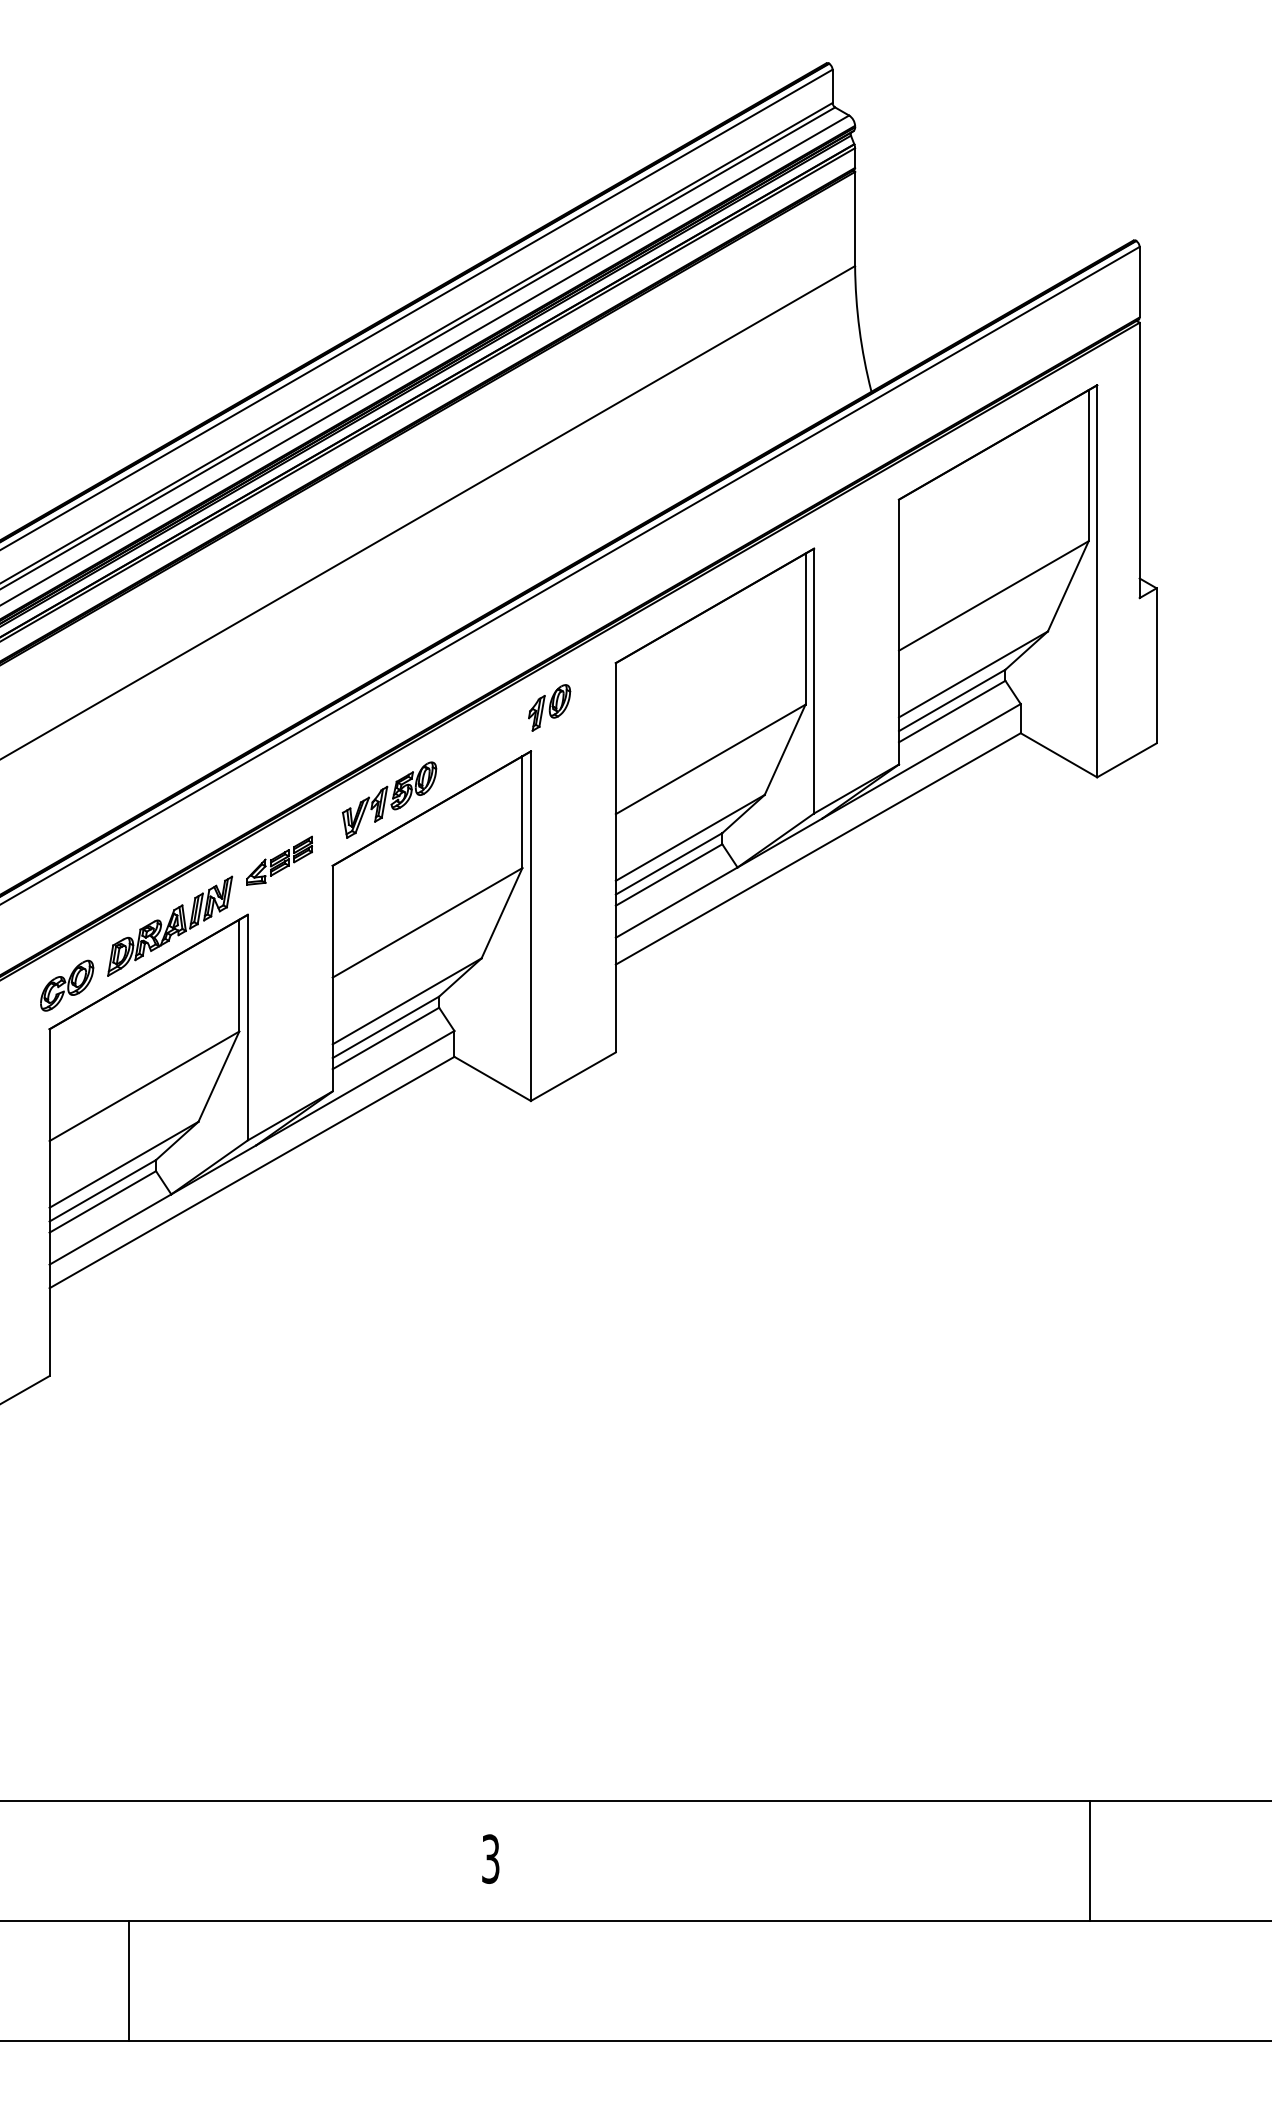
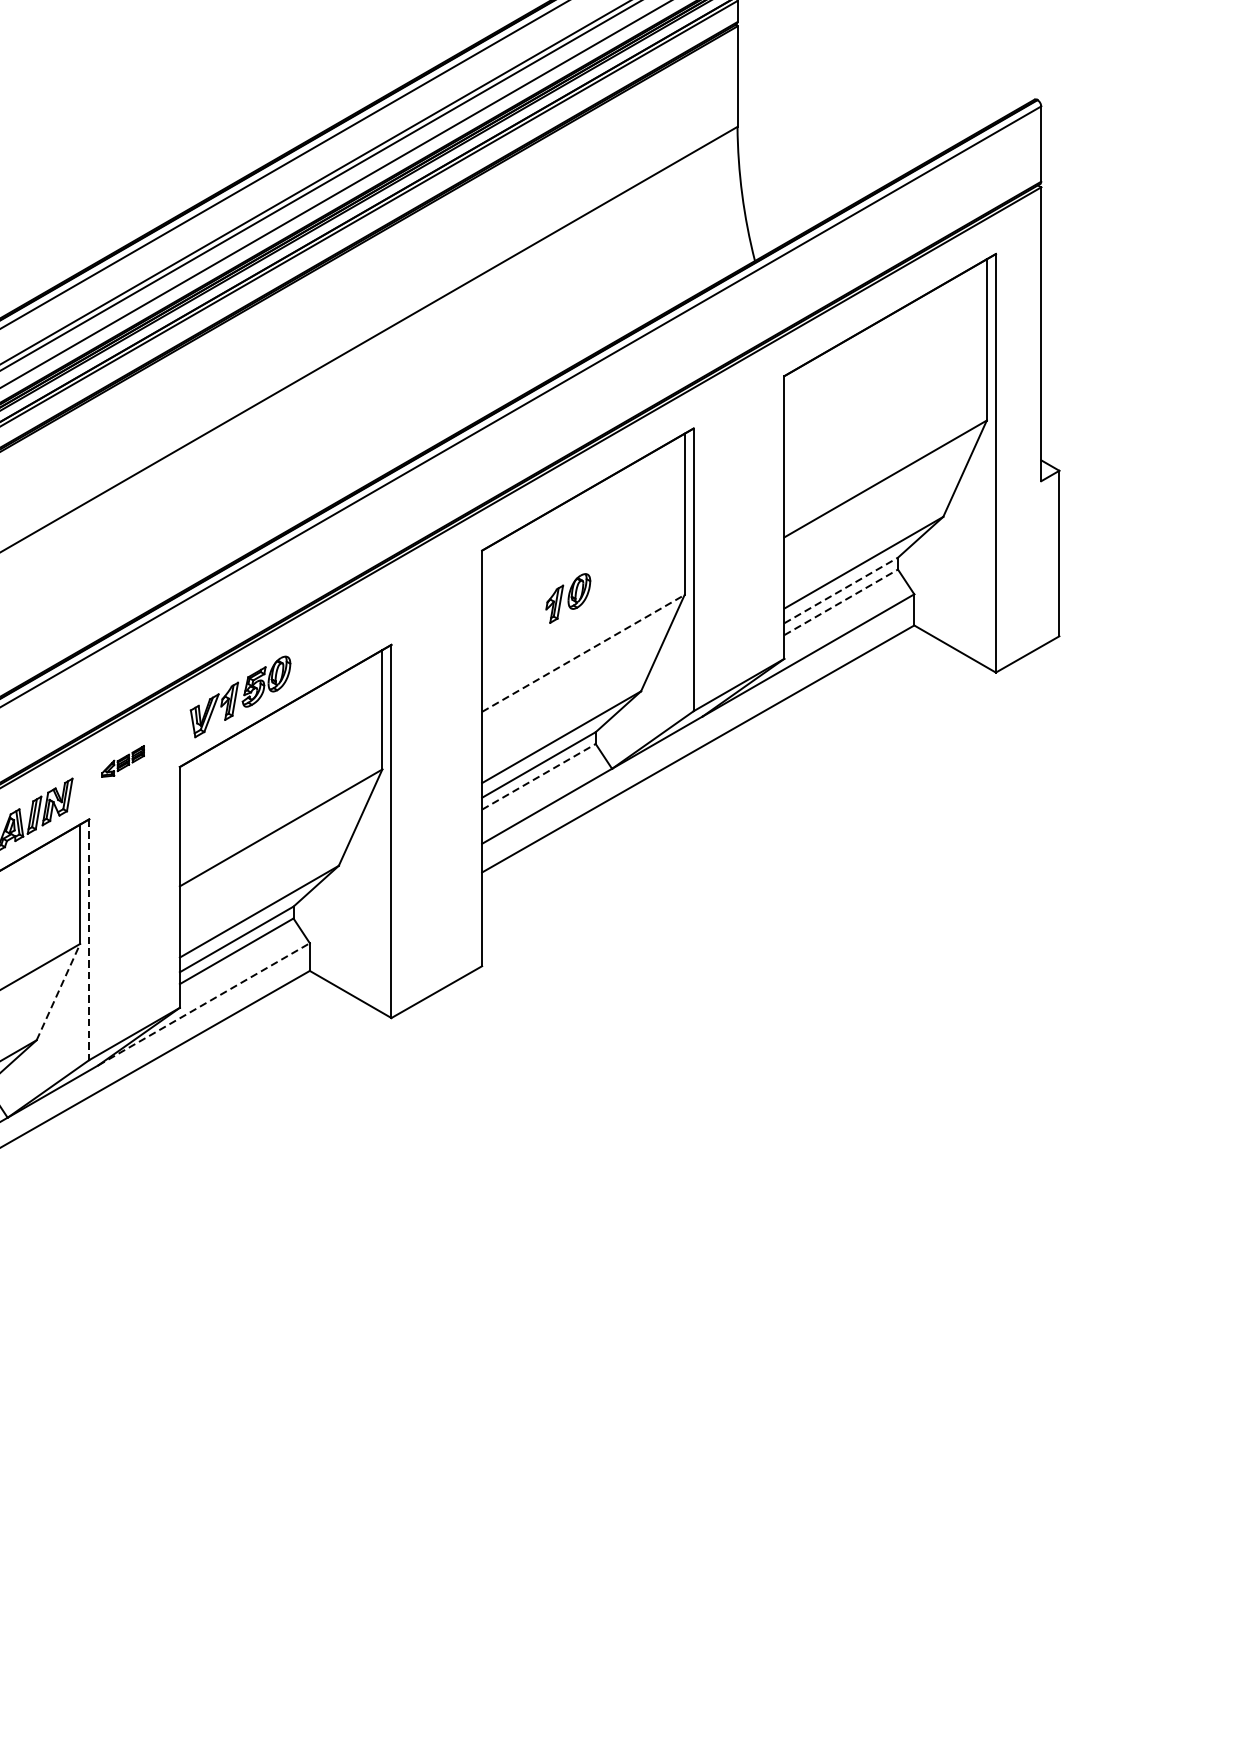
line: (952, 700) -> (841, 590), solid -> dashed
part: (549, 707) -> (568, 598), moved
line: (952, 711) -> (841, 602), solid -> dashed
line: (710, 759) -> (583, 653), solid -> dashed
part: (279, 860) -> (123, 761), size x0.6
line: (669, 874) -> (539, 776), solid -> dashed
line: (247, 1027) -> (88, 939), solid -> dashed
line: (218, 1076) -> (58, 991), solid -> dashed
line: (355, 1087) -> (204, 1003), solid -> dashed

